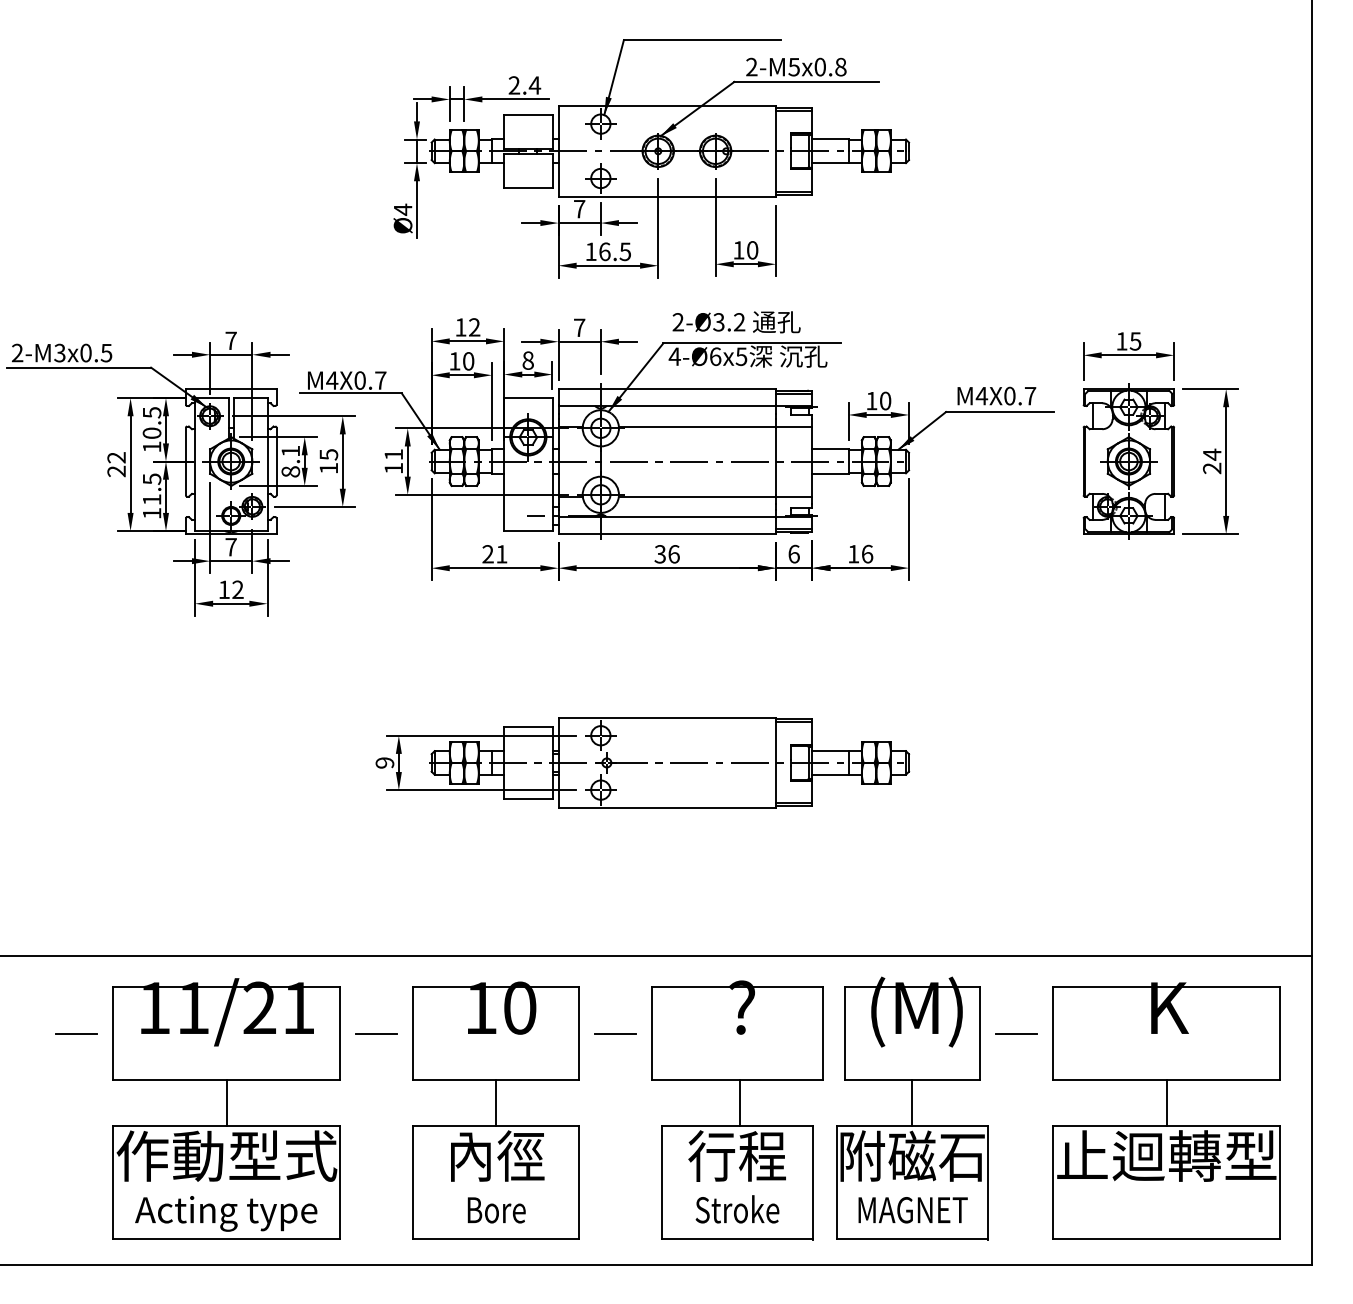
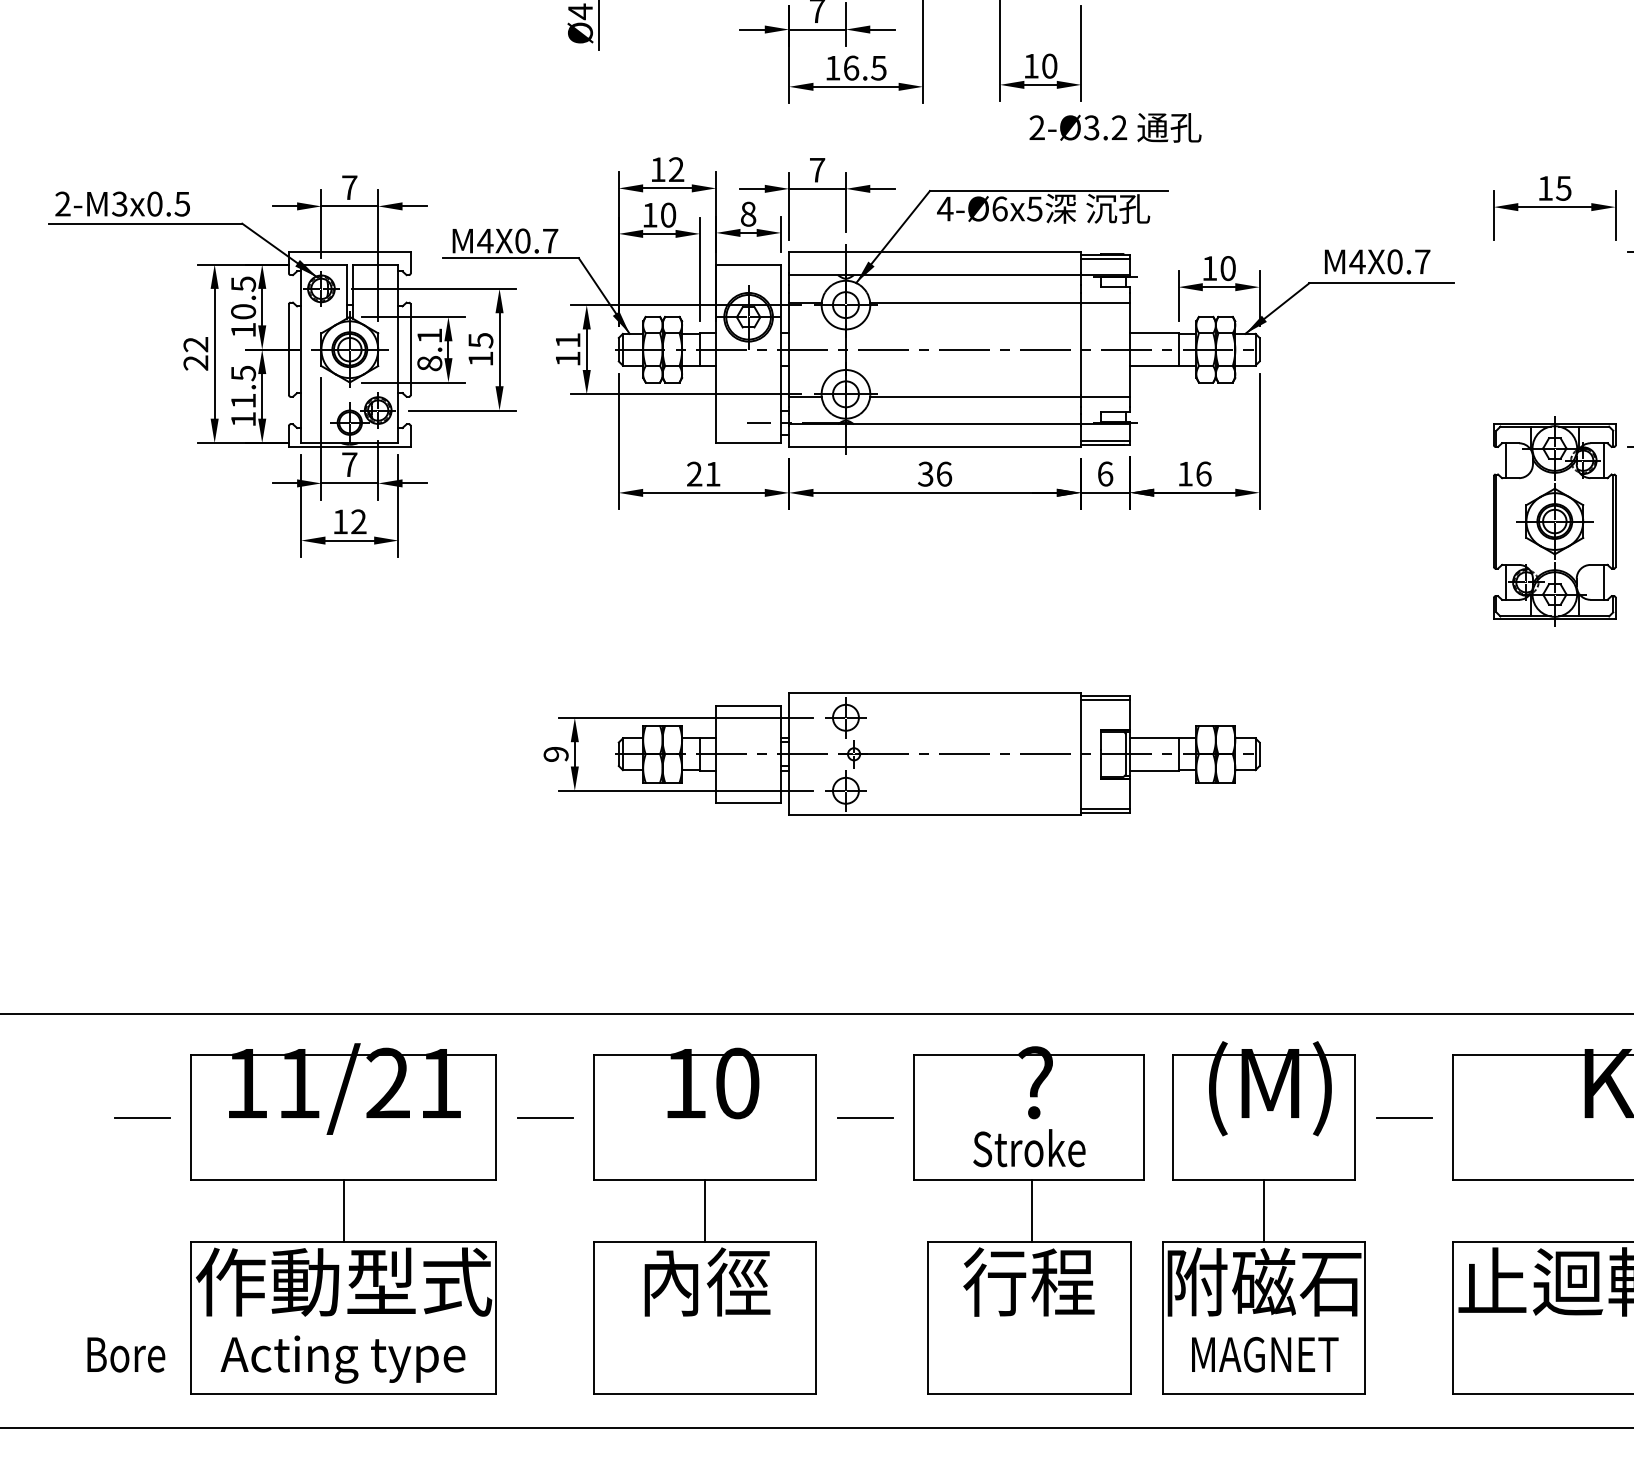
text: (736, 322) -> (1115, 128), moved
part: (1128, 461) -> (1554, 521), moved
line: (1166, 1102) -> (1605, 1210), removed
text: (737, 1209) -> (1029, 1148), moved
text: (496, 1210) -> (125, 1355), moved

